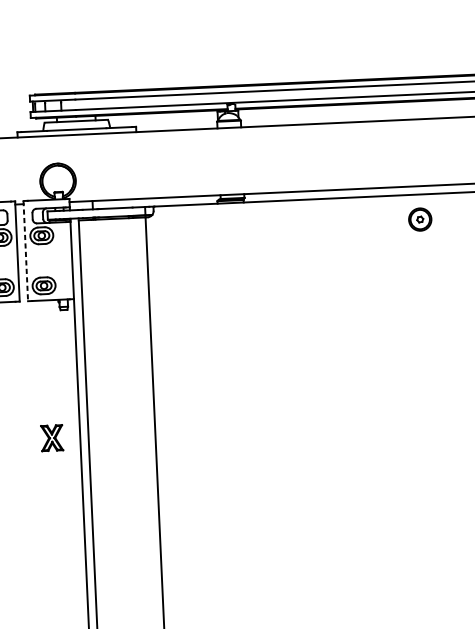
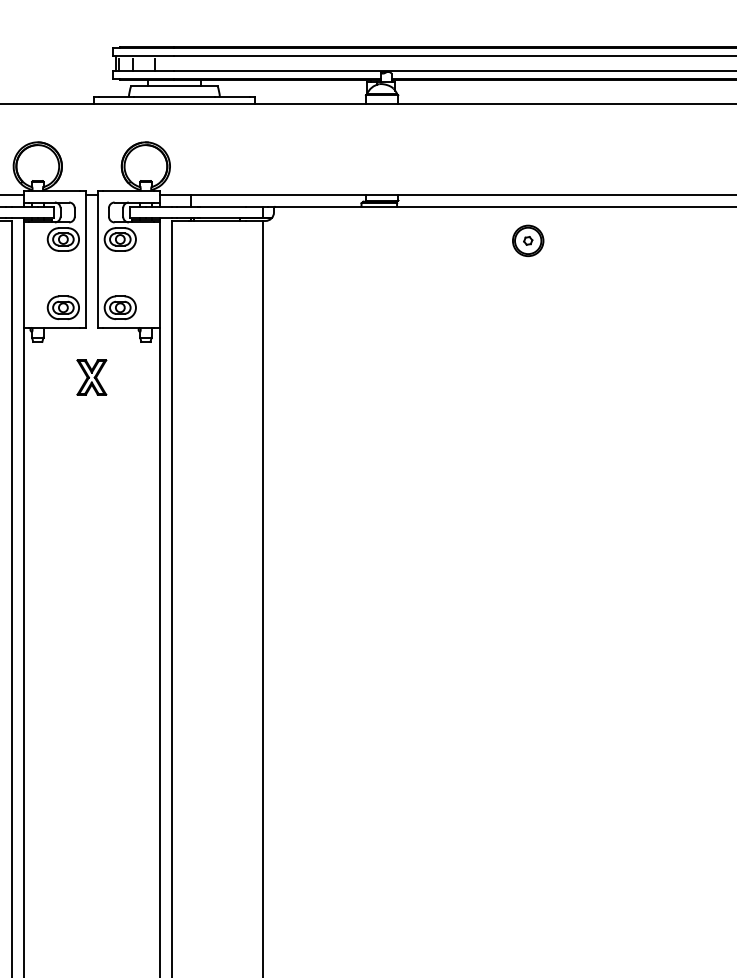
part: (420, 219) -> (528, 240), moved
line: (25, 251) -> (97, 259), dashed -> solid
part: (51, 438) -> (91, 377), moved

